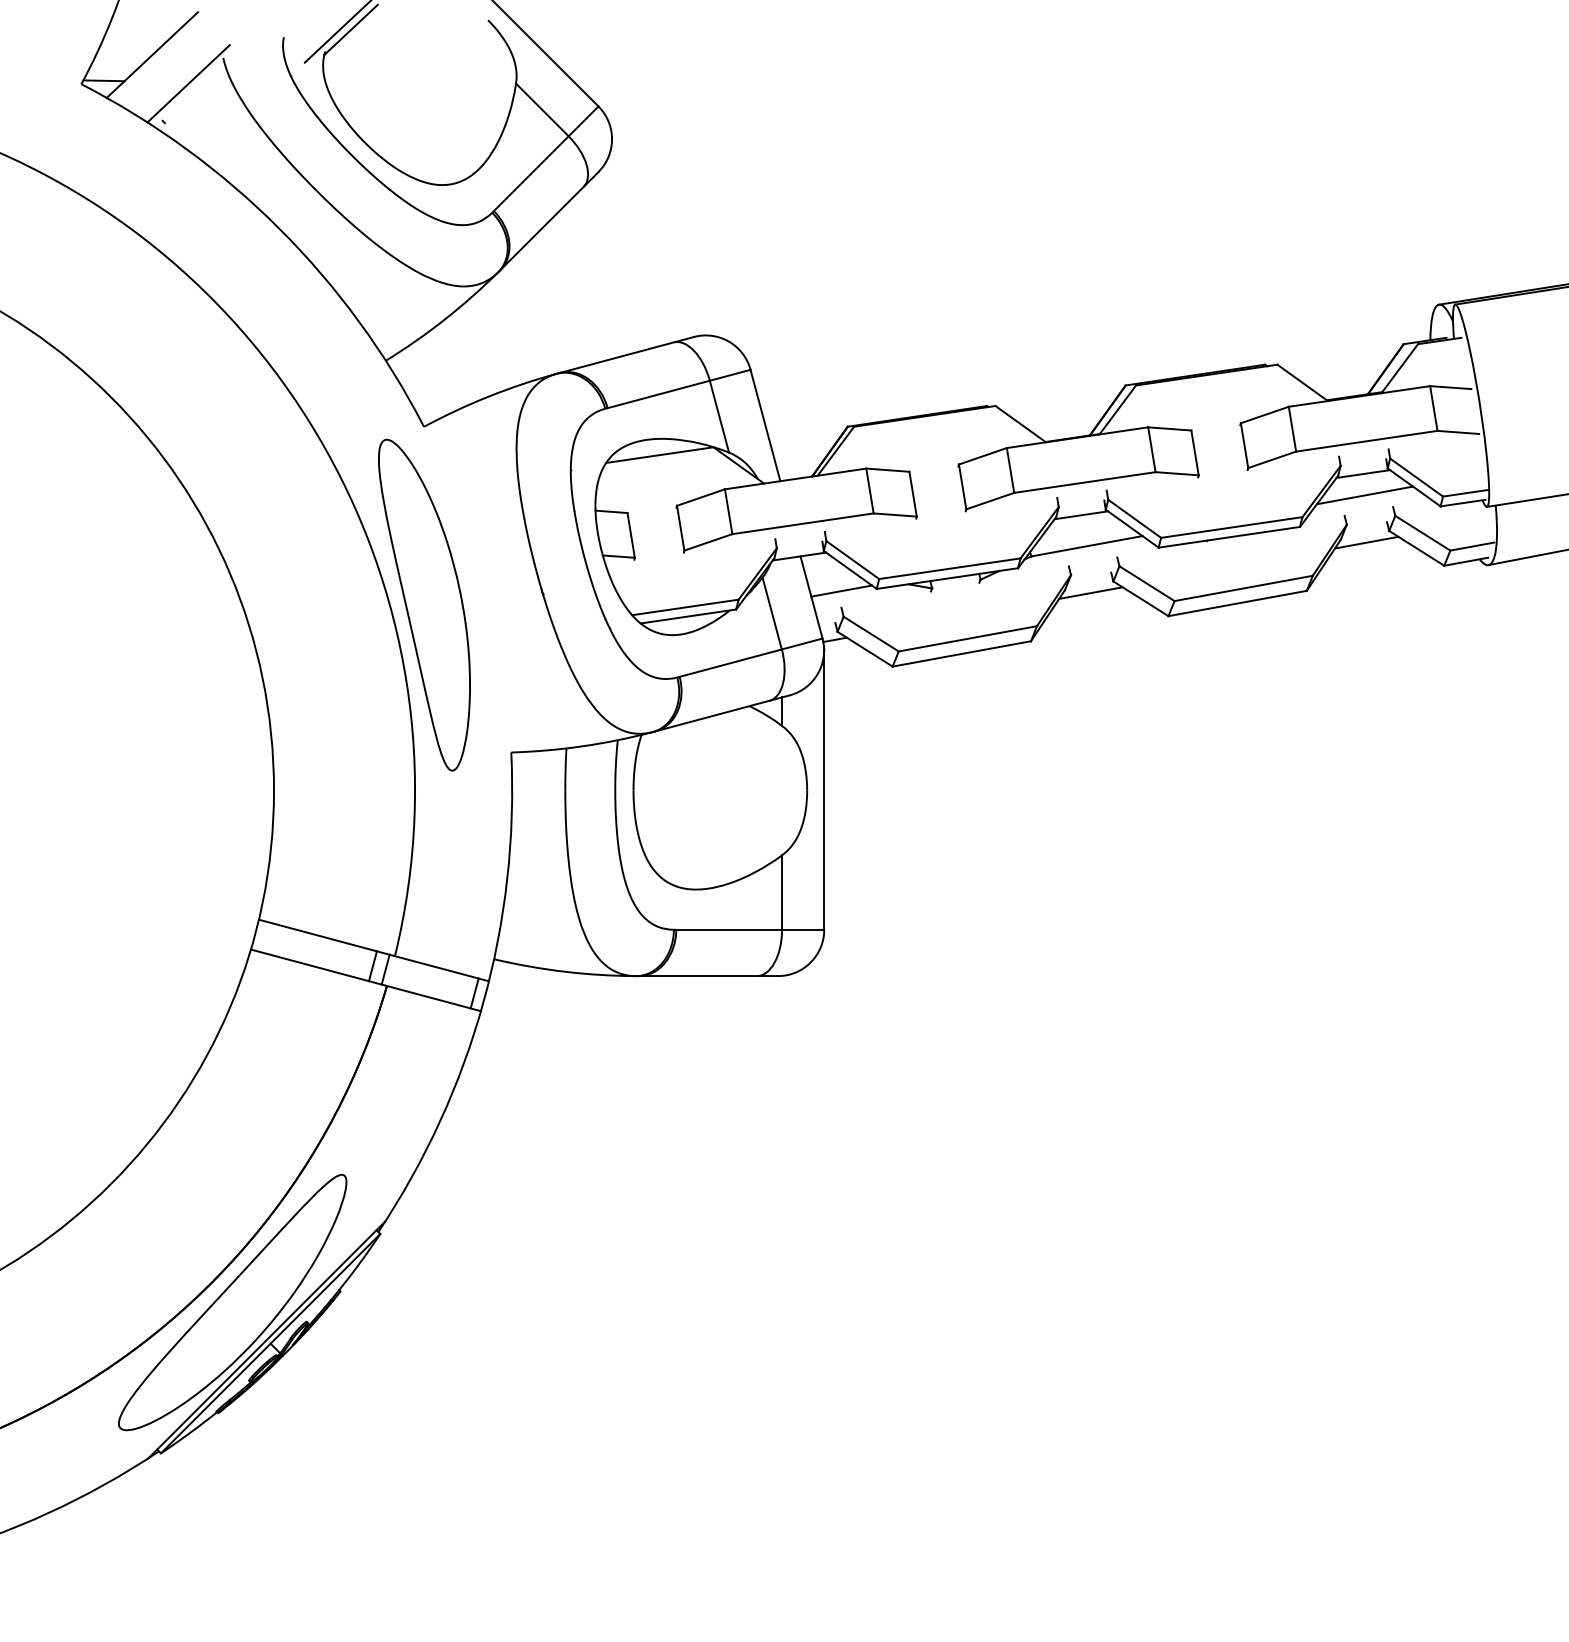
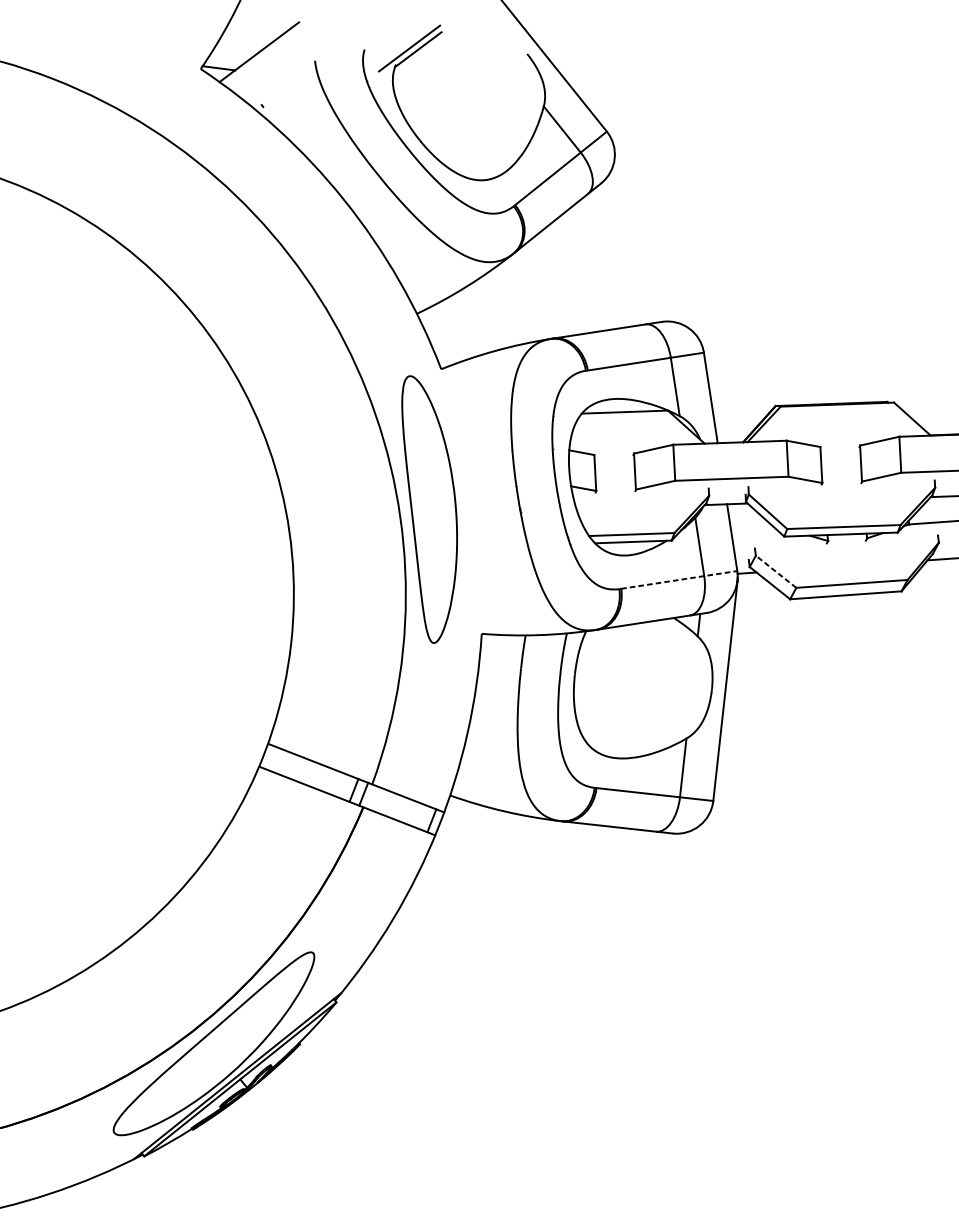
line: (188, 83) -> (285, 77), removed
line: (841, 590) -> (756, 534), removed
line: (871, 634) -> (776, 572), solid -> dashed
line: (751, 657) -> (679, 579), solid -> dashed

